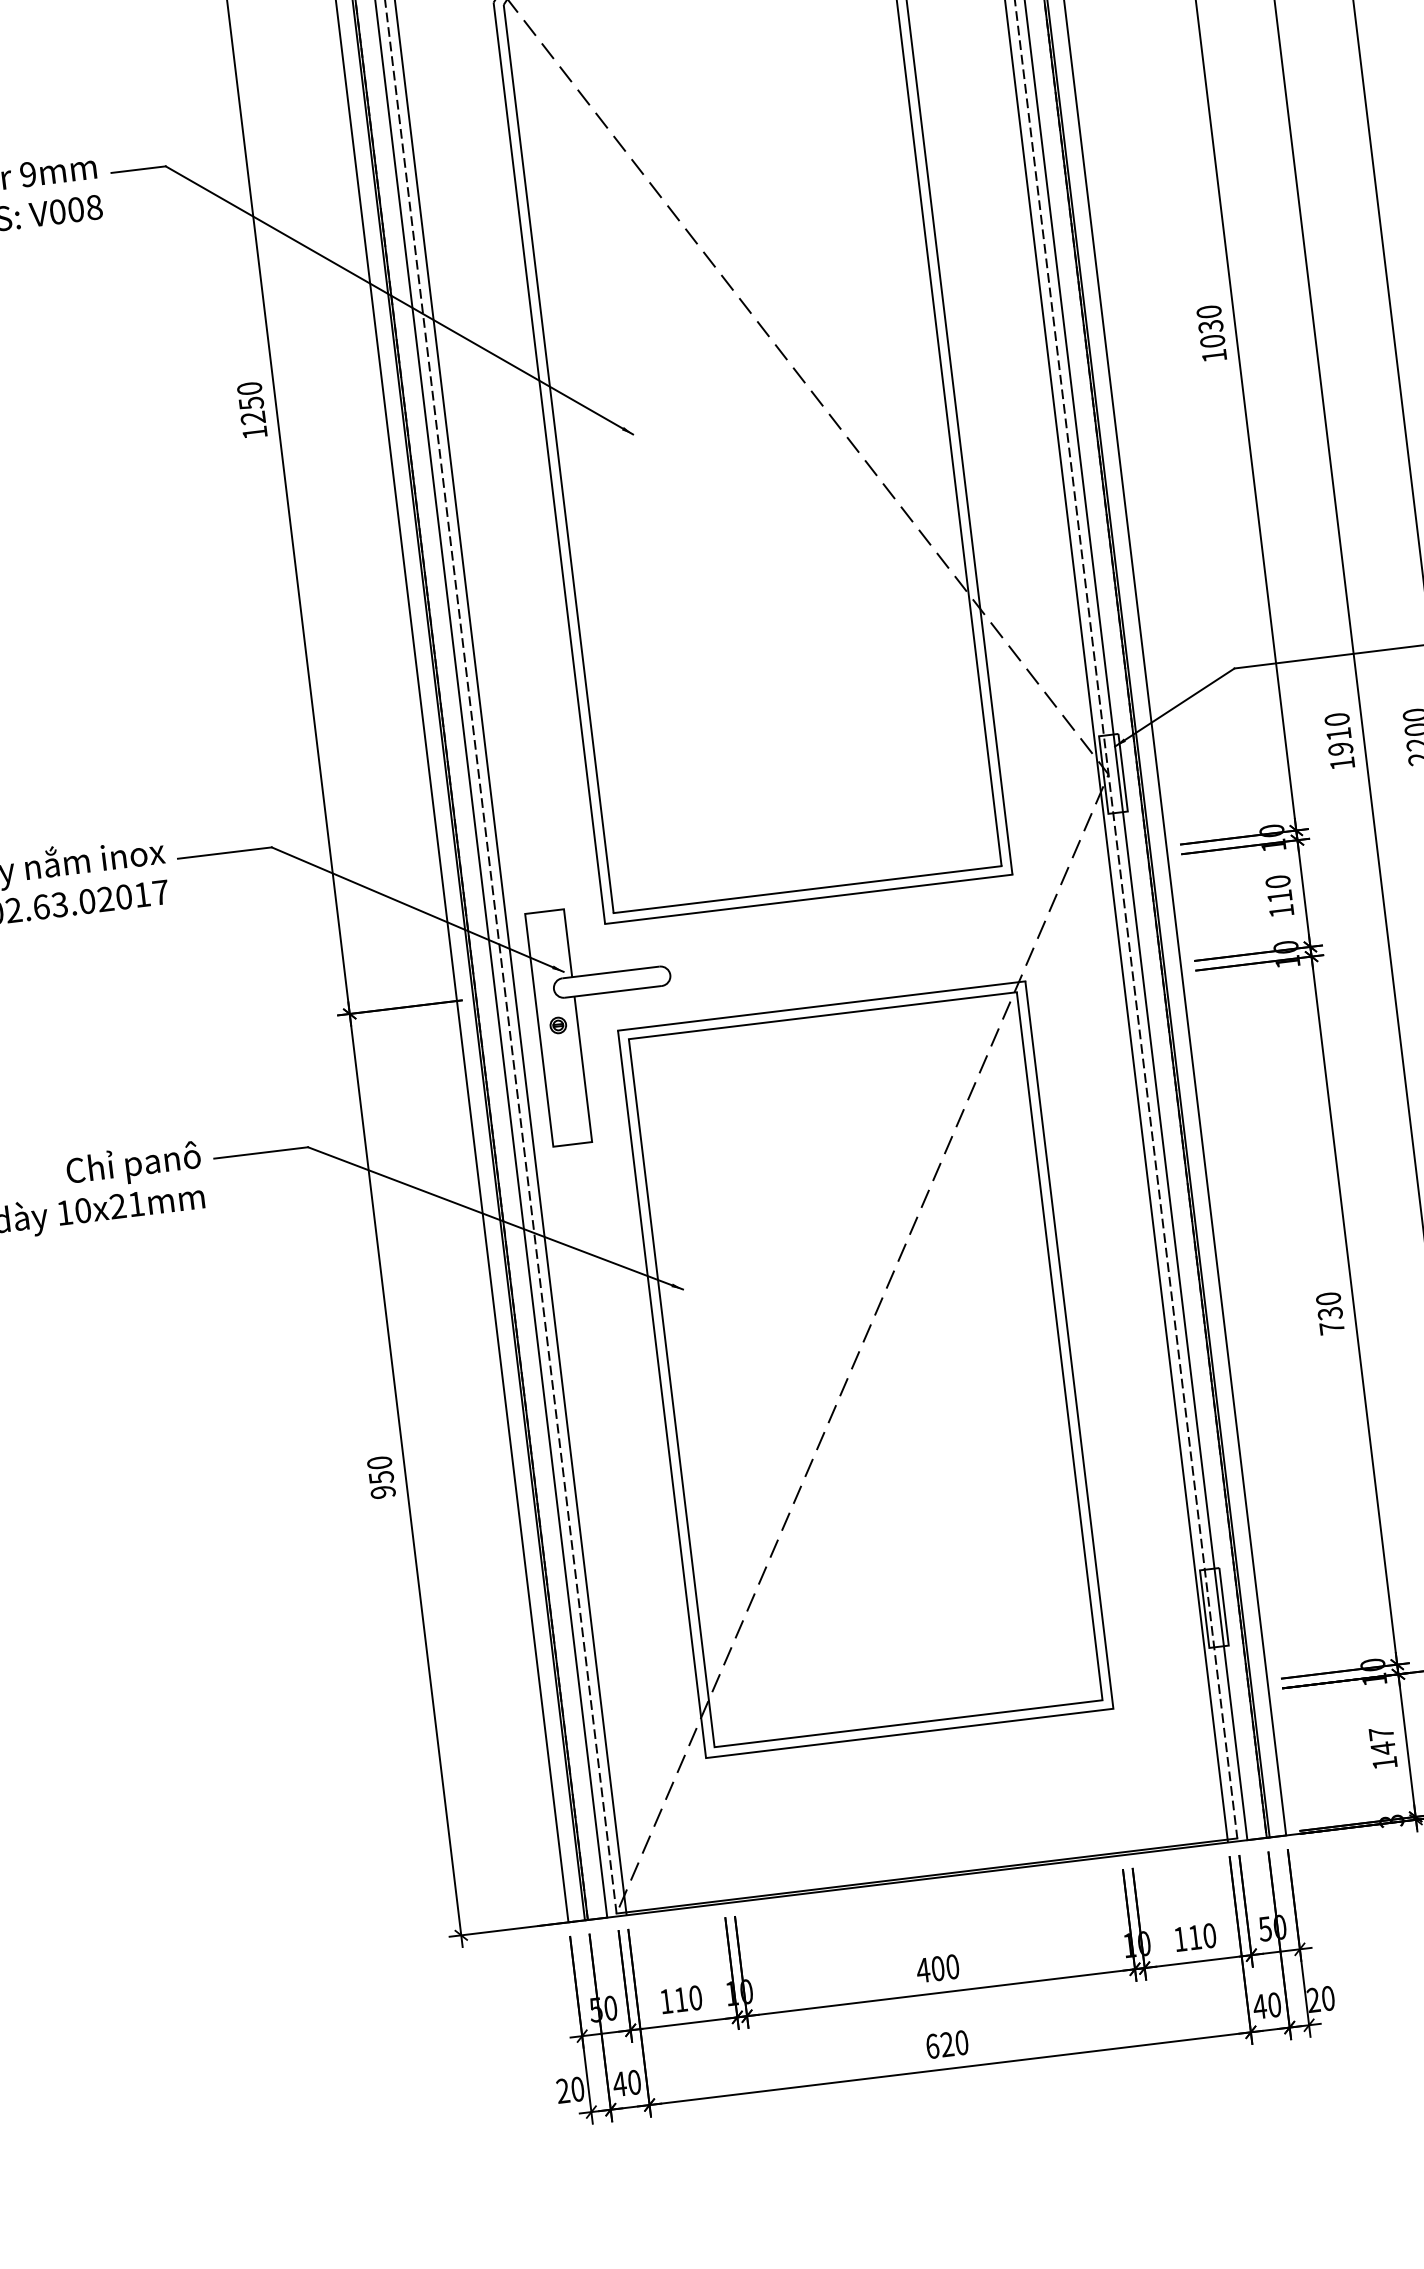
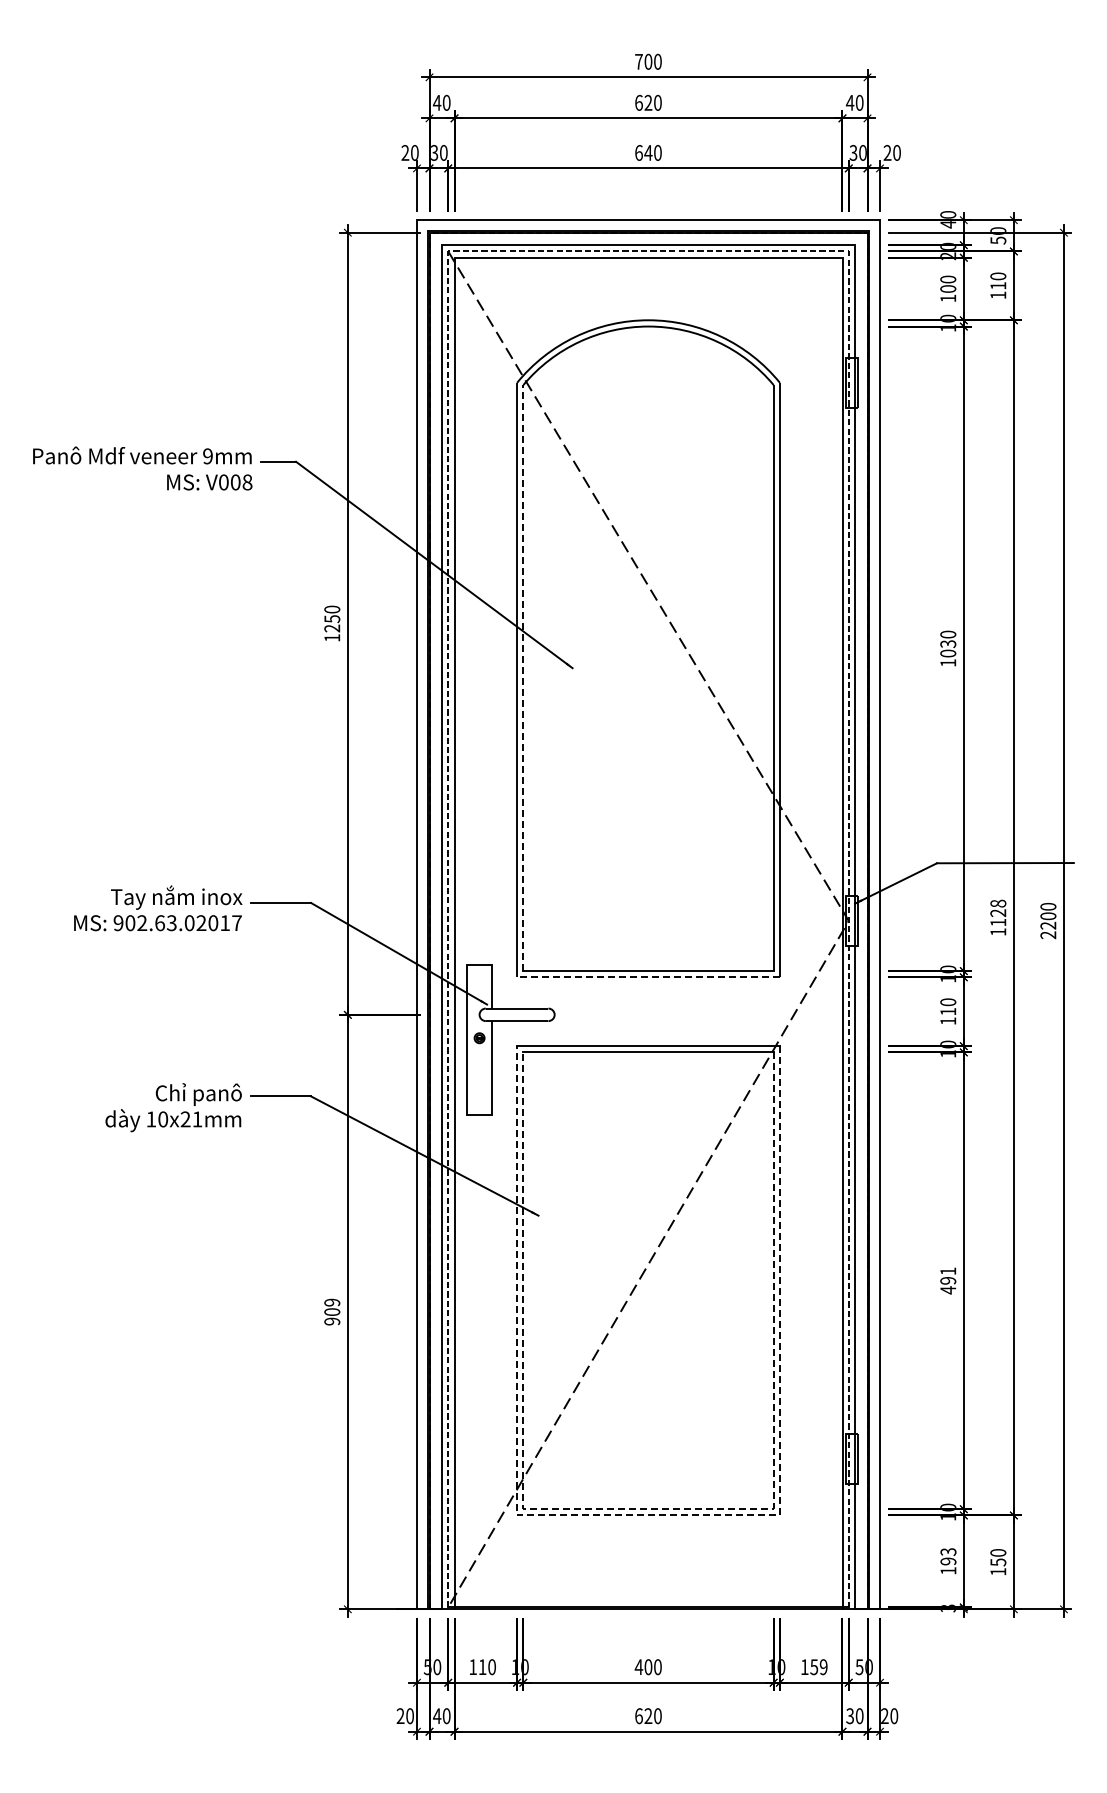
line: (558, 459) -> (523, 678), solid -> dashed
text: (1339, 733) -> (998, 912), 1910 -> 1128
line: (808, 899) -> (648, 977), solid -> dashed
text: (1330, 1313) -> (948, 1280), 730 -> 491
text: (380, 1470) -> (332, 1307), 950 -> 909
line: (908, 1724) -> (648, 1509), solid -> dashed
line: (909, 1733) -> (648, 1515), solid -> dashed
text: (1382, 1740) -> (948, 1556), 147 -> 193
text: (1201, 1937) -> (818, 1667), 110 -> 159
text: (1260, 2007) -> (850, 1716), 40 -> 30

